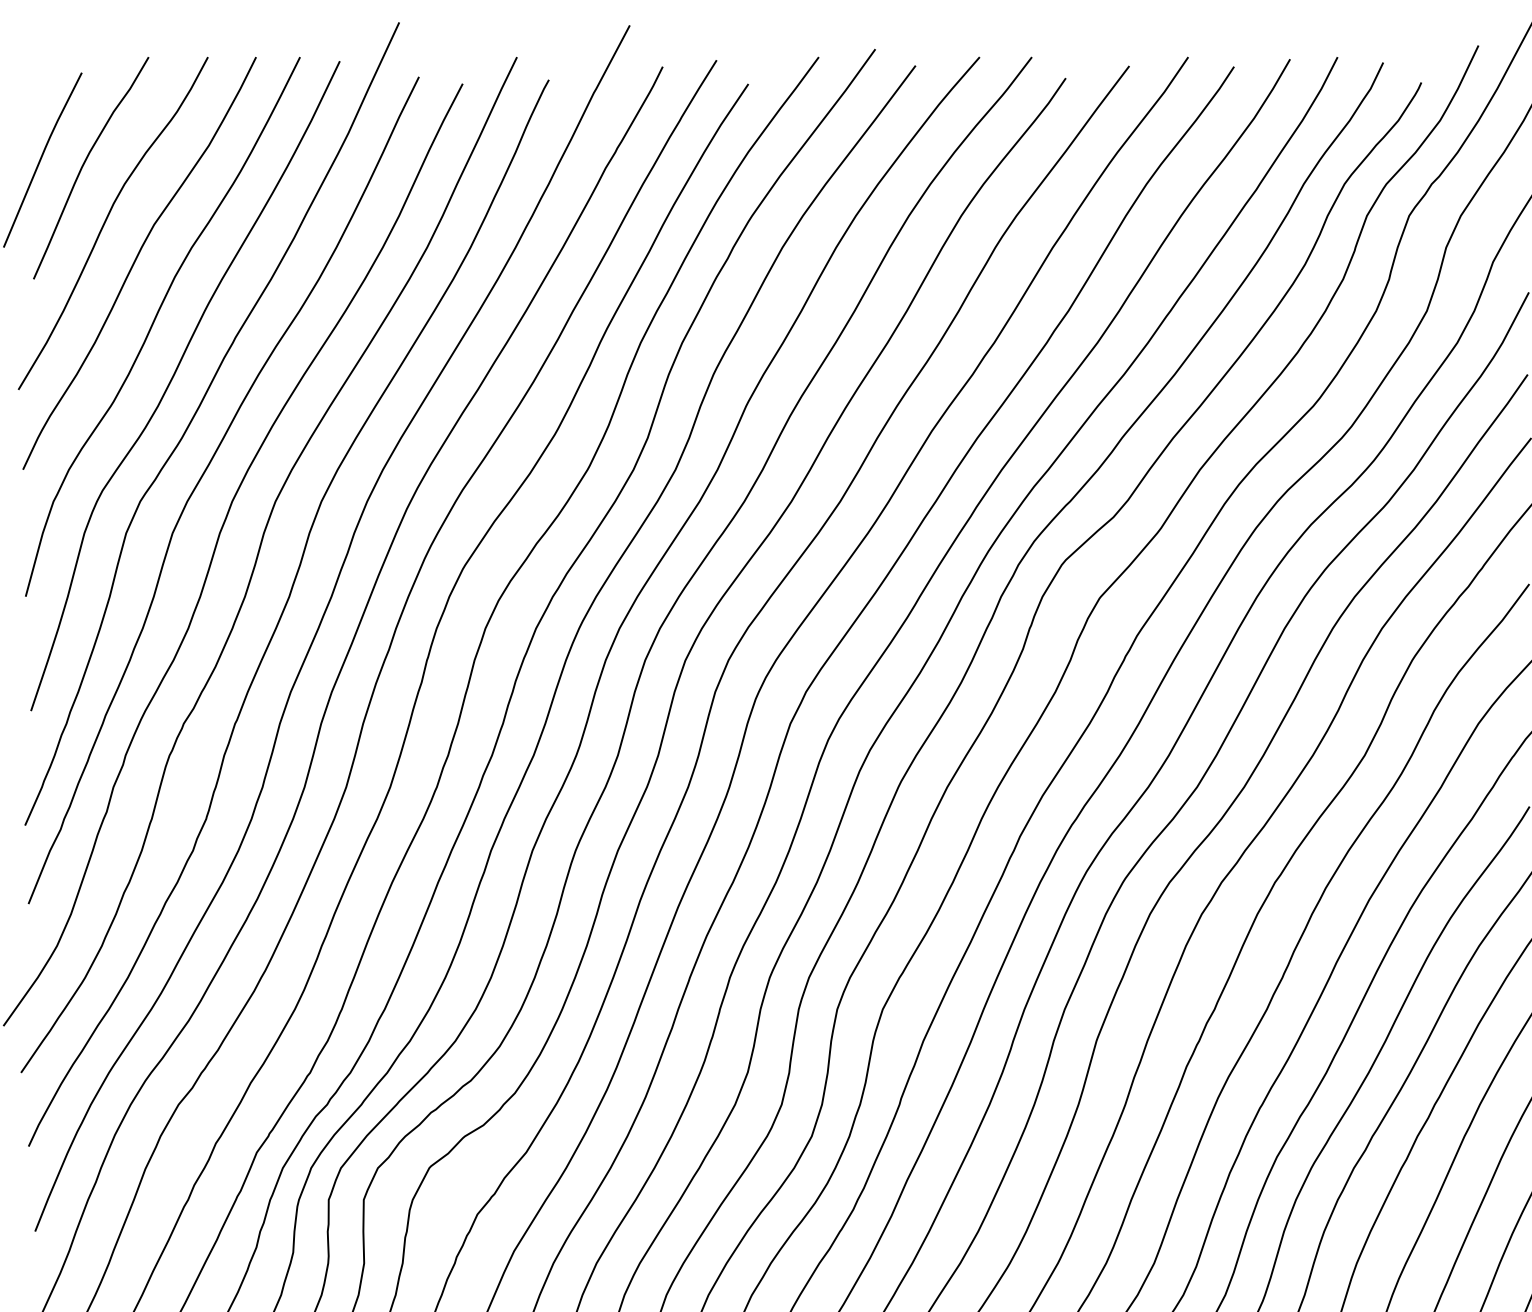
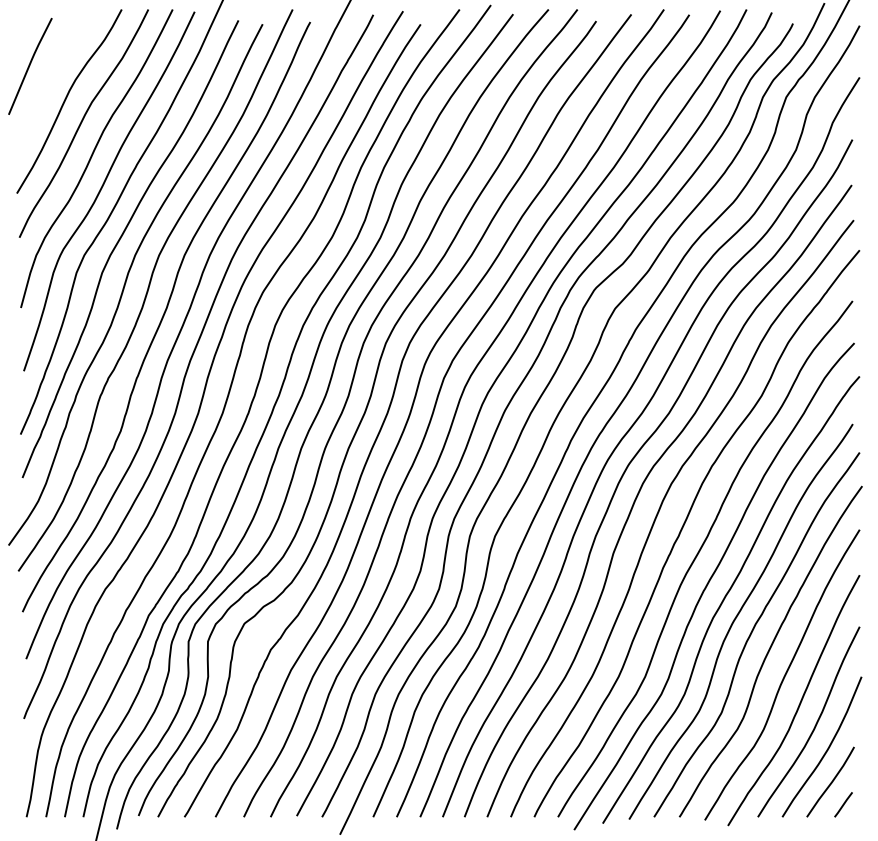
curve: (86, 163) -> (54, 68), removed

